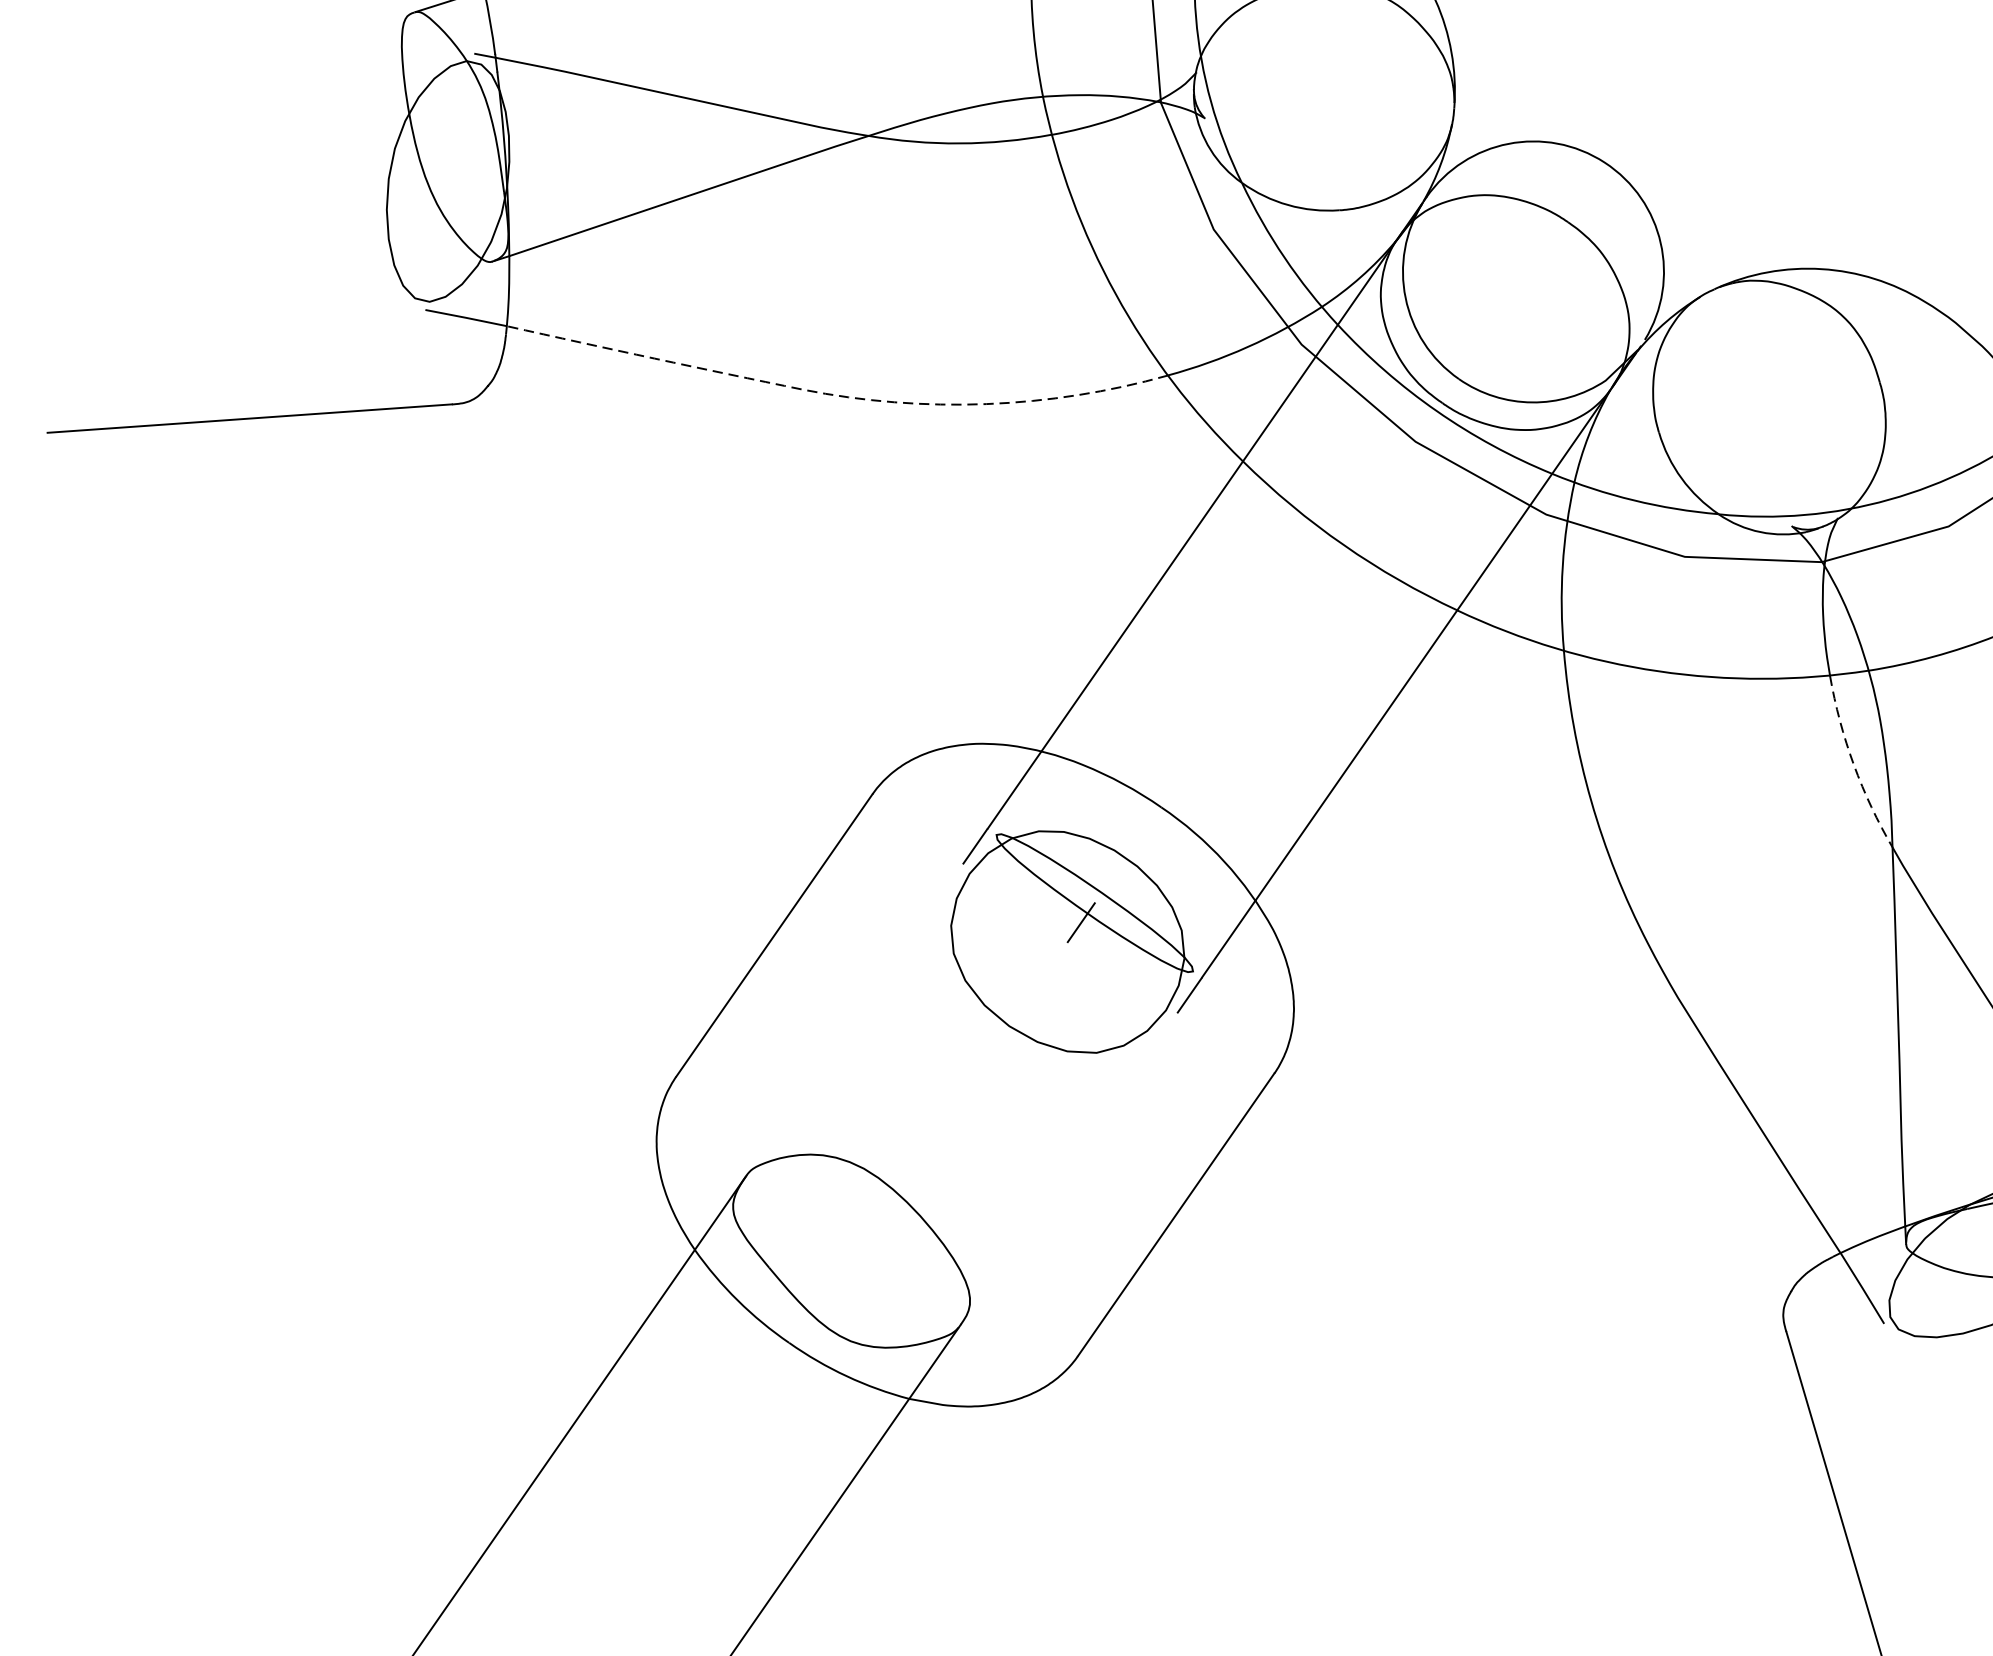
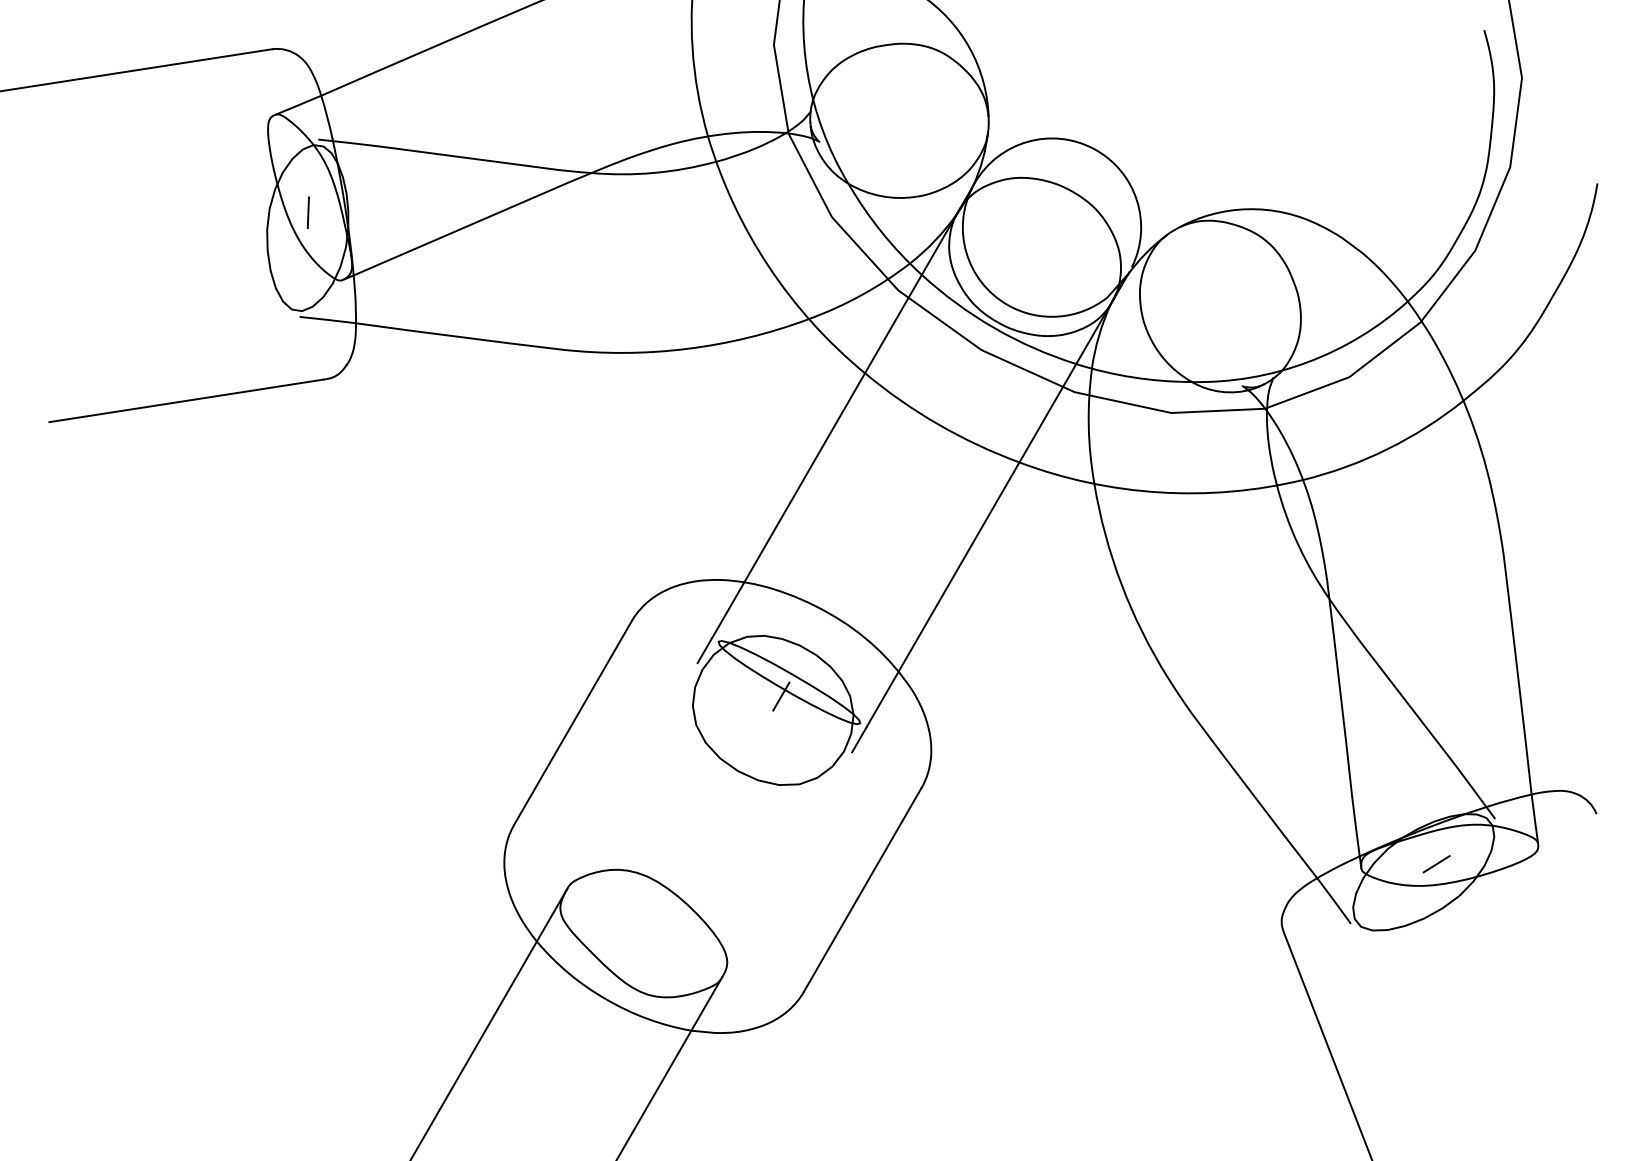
line: (451, 158) -> (308, 212), added
line: (842, 395) -> (588, 351), dashed -> solid
arc: (1854, 764) -> (1298, 544), dashed -> solid

